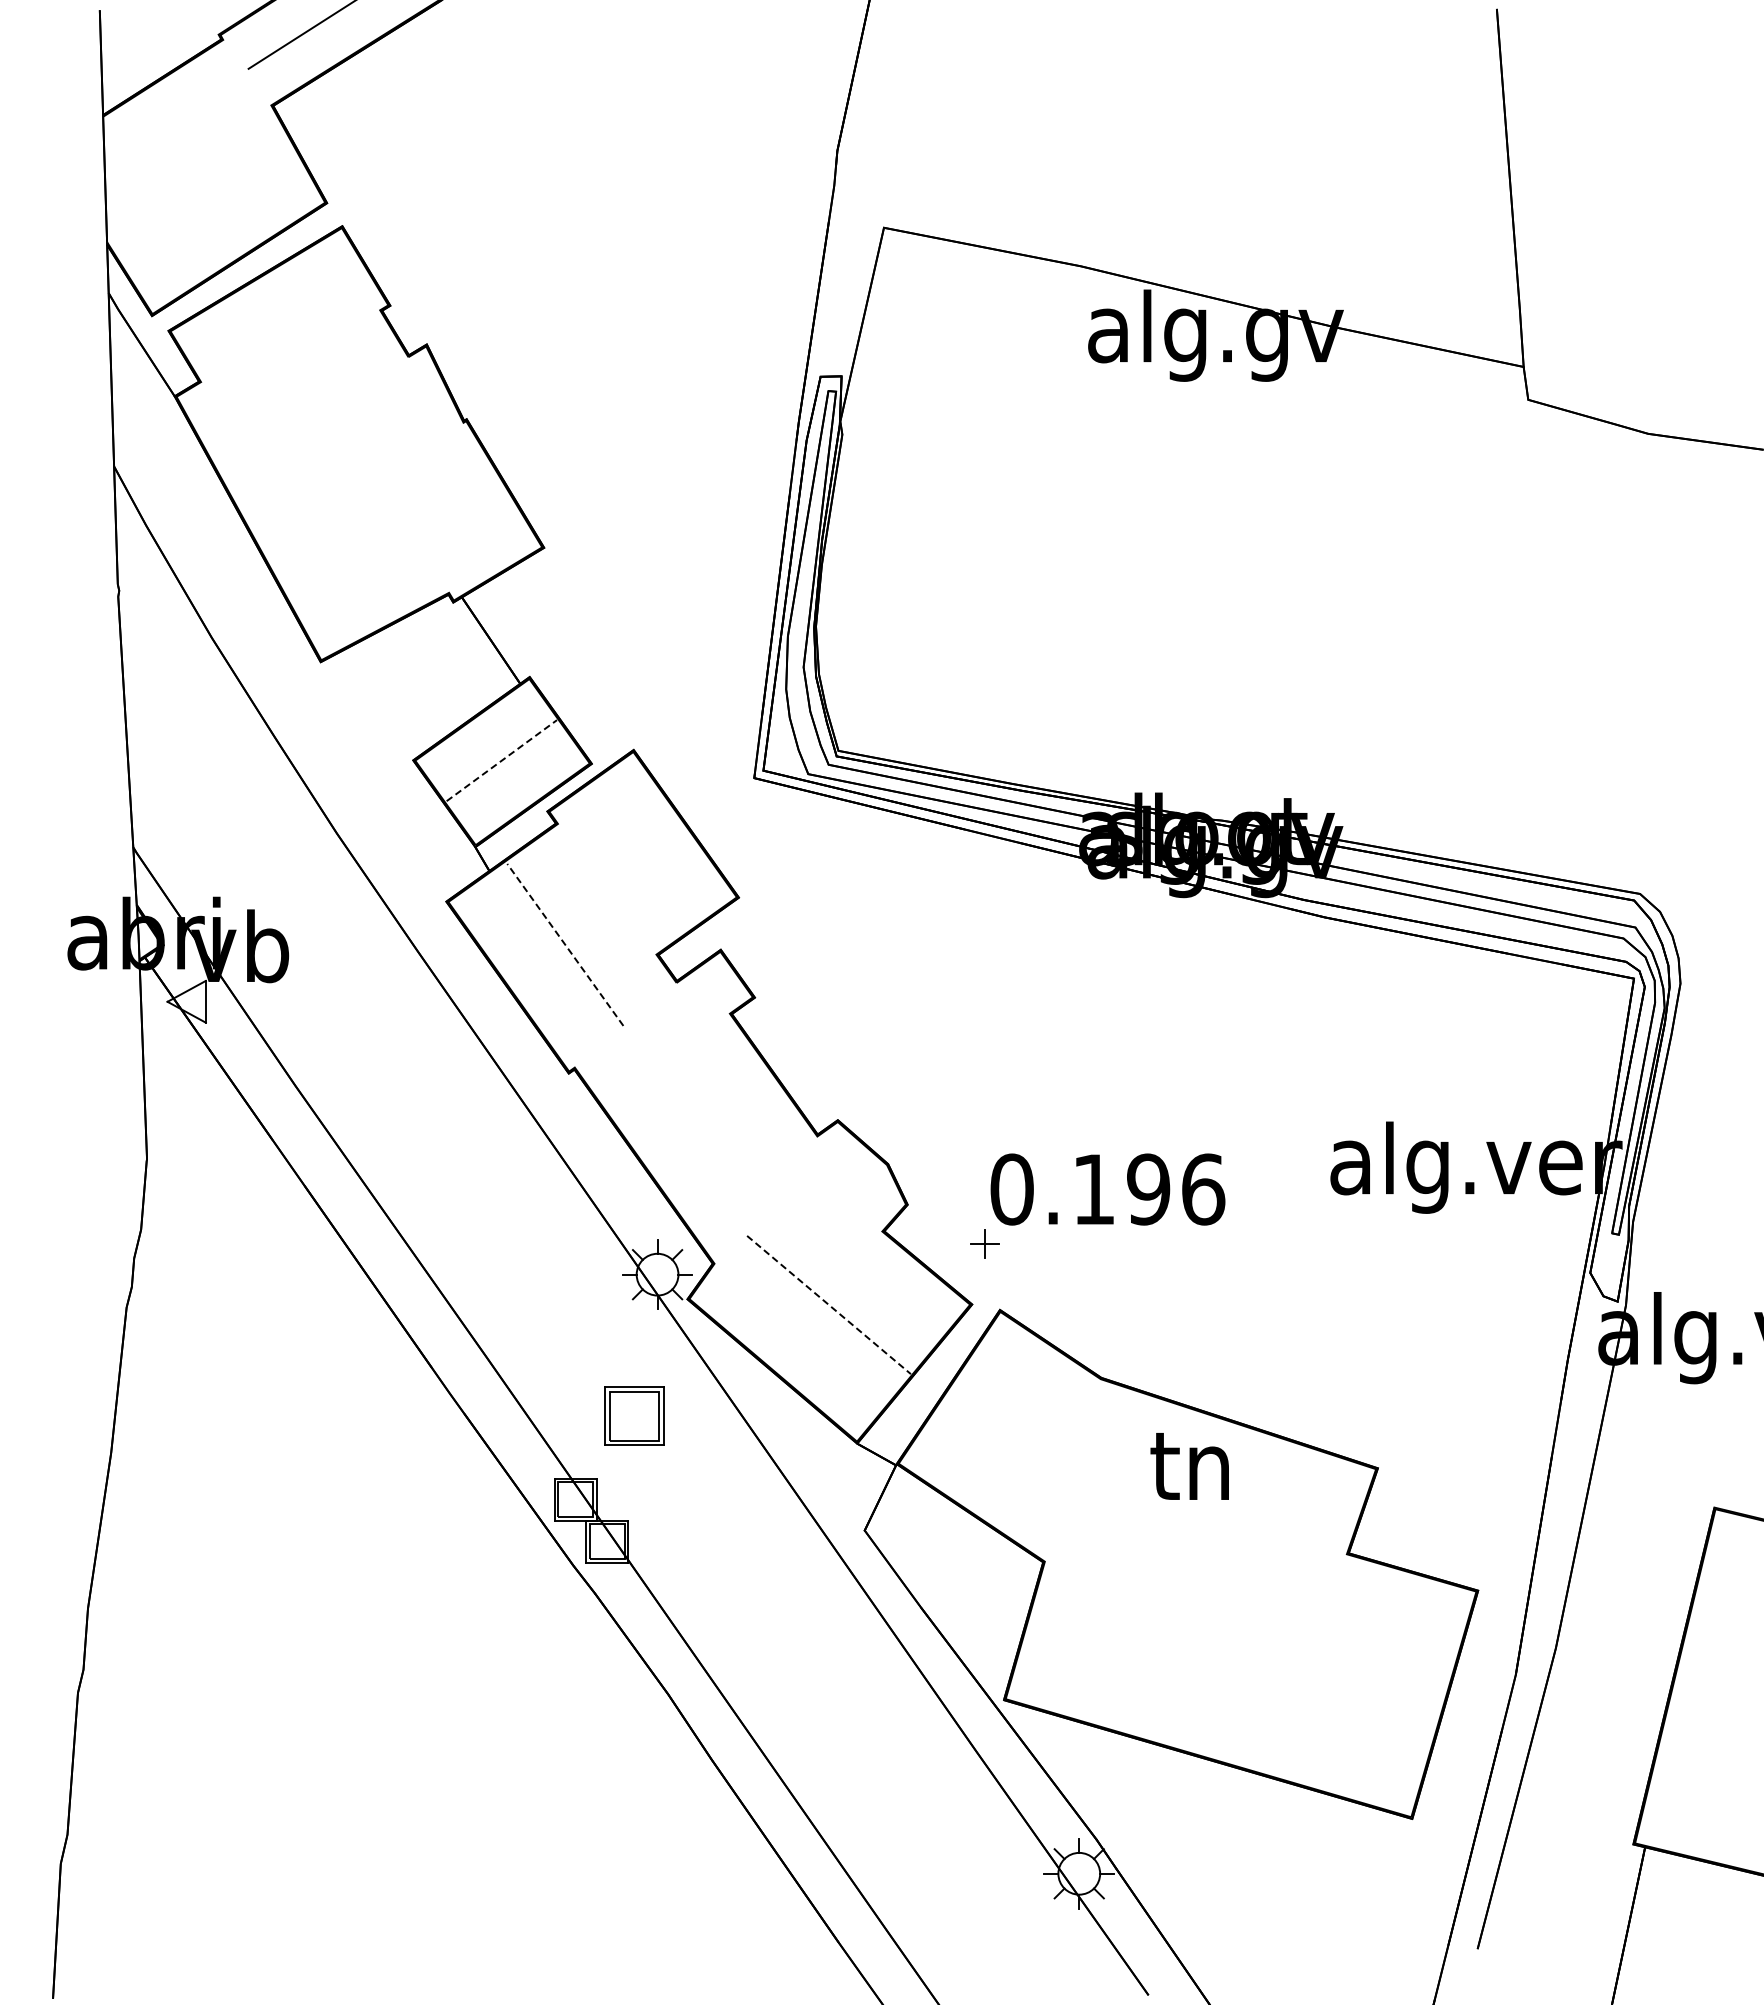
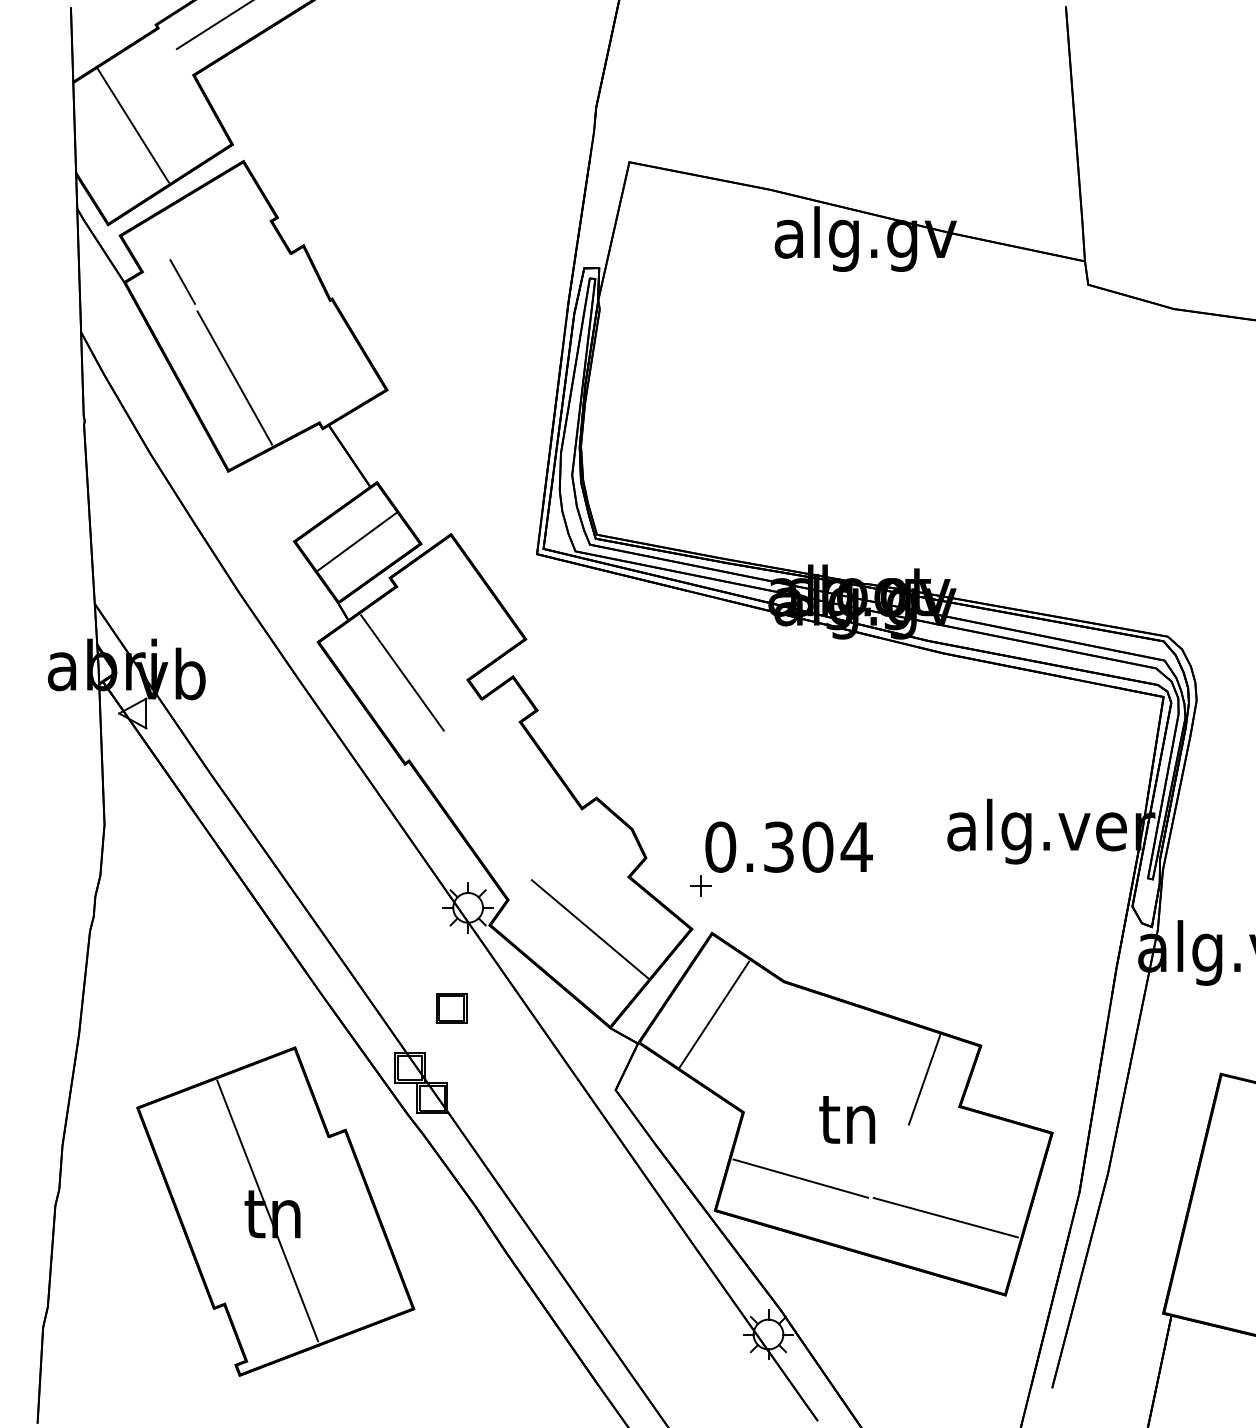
line: (187, 176) -> (133, 125), added
line: (256, 395) -> (182, 281), added
line: (329, 530) -> (234, 377), added
line: (502, 760) -> (357, 541), dashed -> solid
line: (565, 944) -> (402, 672), dashed -> solid
text: (1149, 1189) -> (818, 847), 0.196 -> 0.304
line: (829, 1305) -> (590, 929), dashed -> solid
part: (634, 1415) -> (451, 1008), size x0.71
line: (1003, 1424) -> (714, 1014), added
text: (1189, 1466) -> (847, 1119), moved
line: (1298, 1515) -> (924, 1079), added
line: (1124, 1654) -> (800, 1178), added
part: (387, 1700) -> (275, 1211), added
line: (1328, 1709) -> (945, 1217), added

